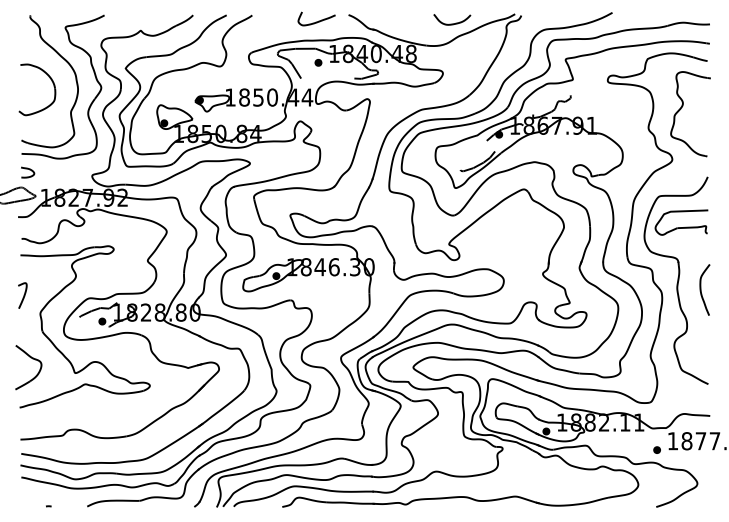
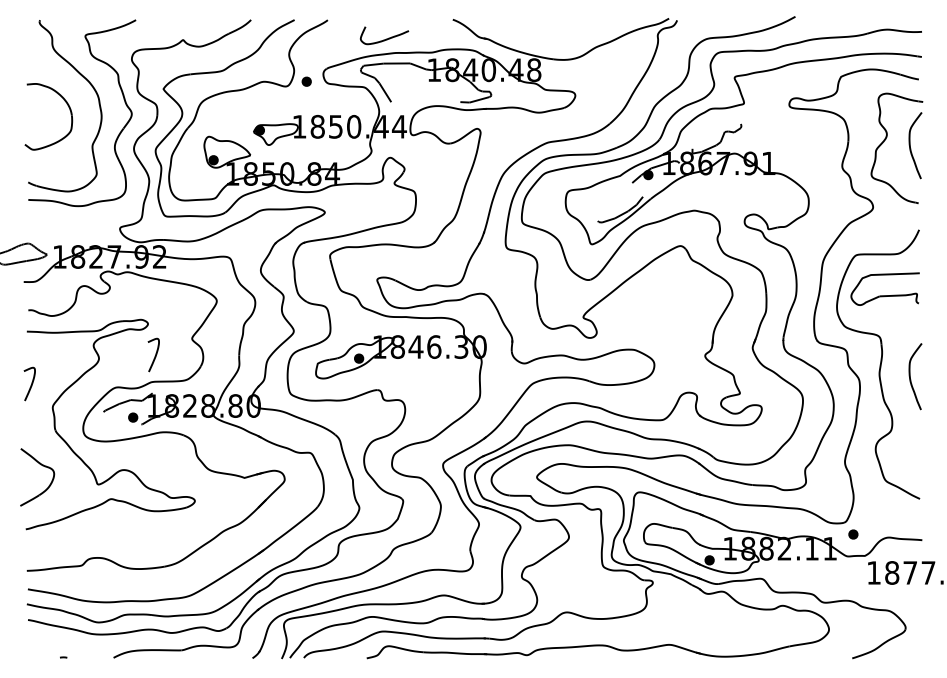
curve: (318, 21) -> (386, 38), moved
curve: (453, 23) -> (588, 30), removed
part: (318, 62) -> (306, 81), moved
curve: (701, 111) -> (910, 145), added
curve: (27, 169) -> (36, 220), removed
curve: (119, 272) -> (155, 354), added
part: (657, 450) -> (853, 534), moved

